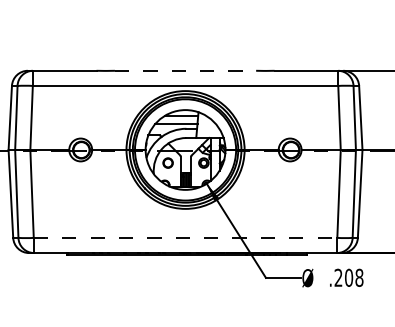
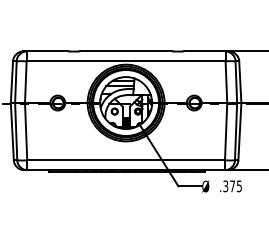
line: (186, 70) -> (126, 51), dashed -> solid
line: (186, 238) -> (126, 160), dashed -> solid
text: (348, 278) -> (232, 186), .208 -> .375

